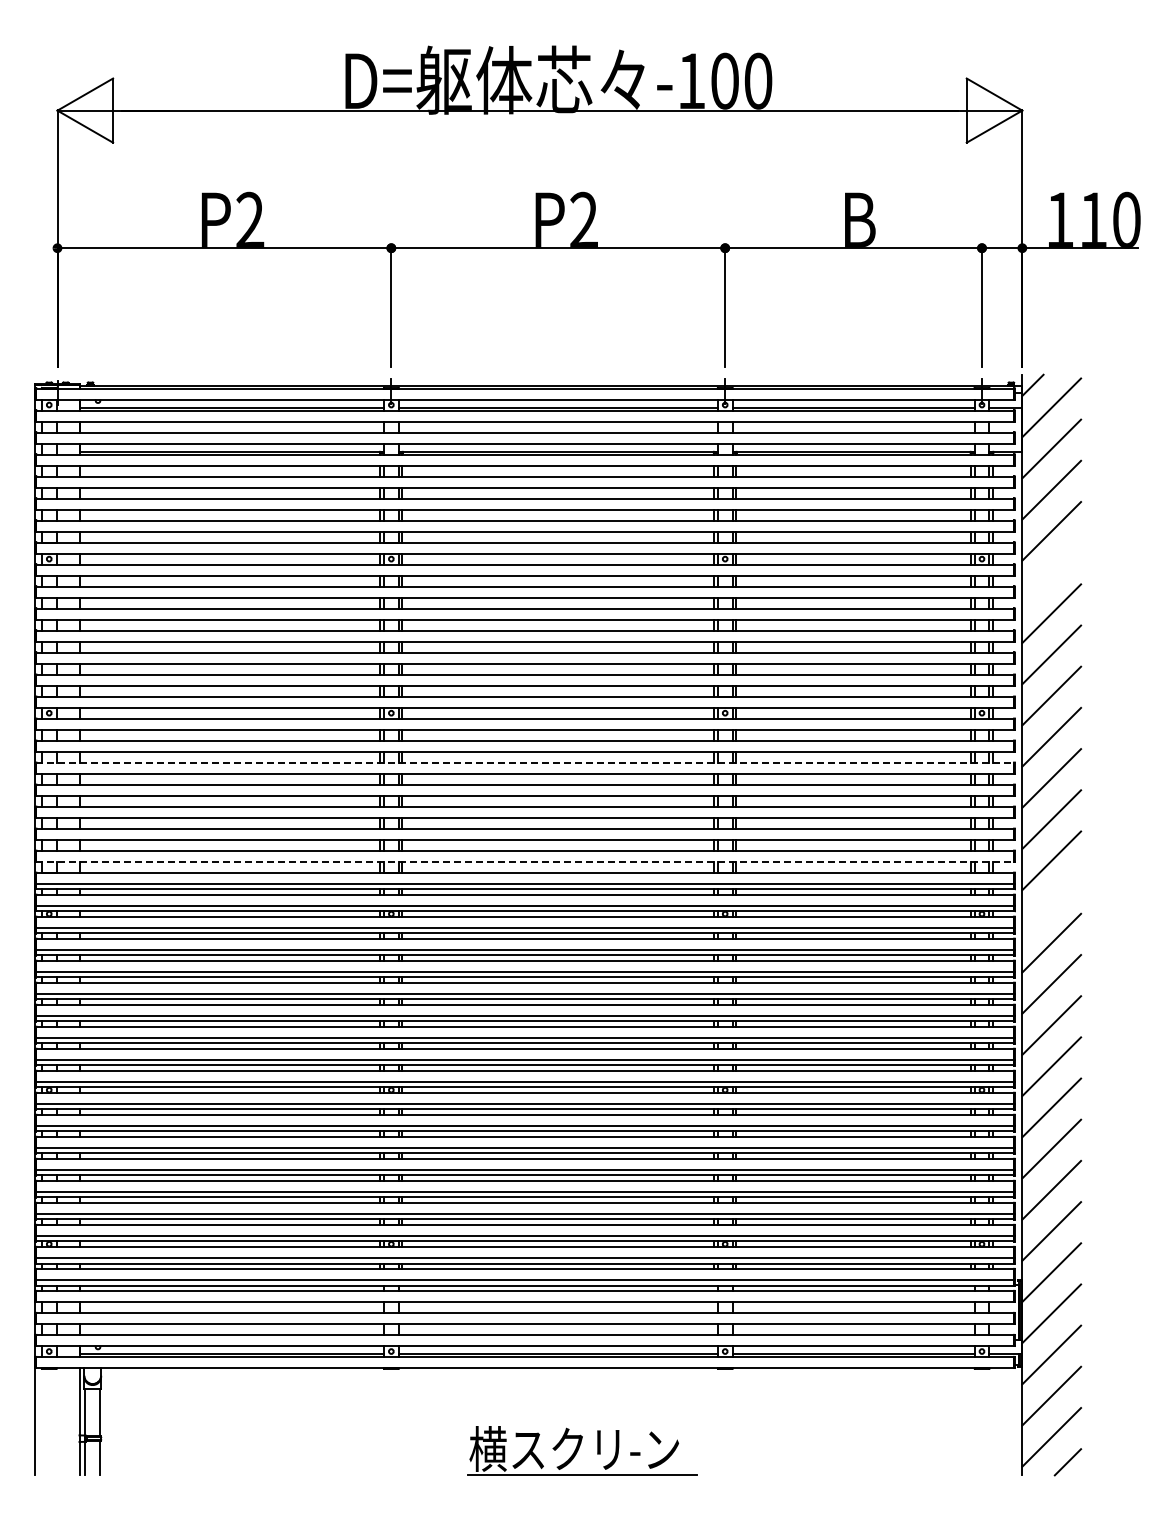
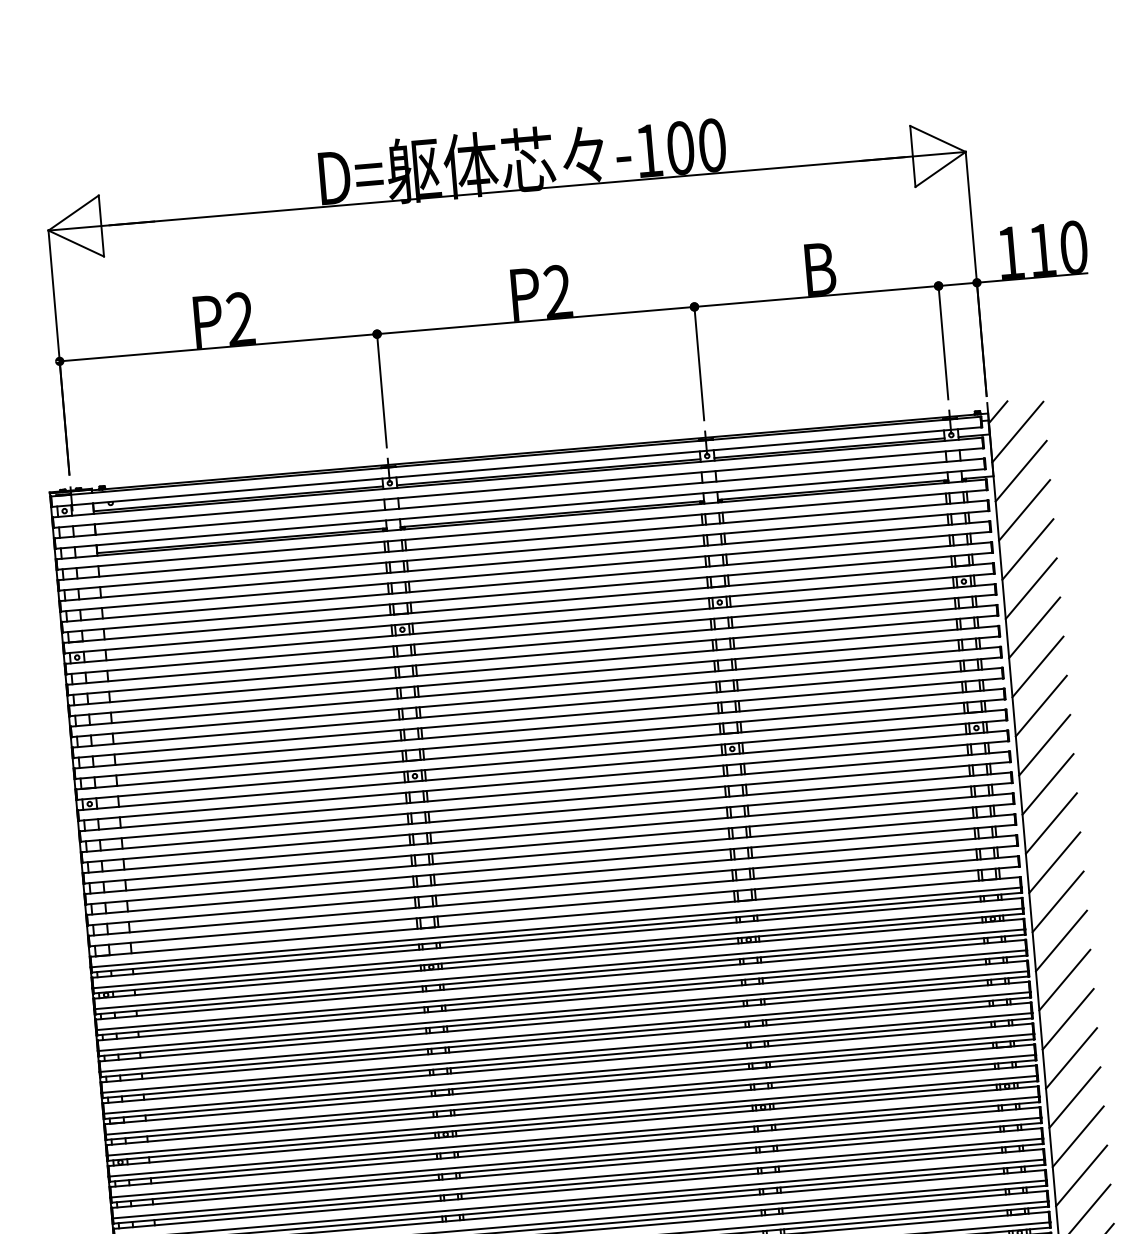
line: (1051, 572) -> (1031, 588), added
line: (525, 762) -> (546, 812), dashed -> solid
line: (525, 861) -> (554, 906), dashed -> solid
line: (1051, 901) -> (1057, 901), added

